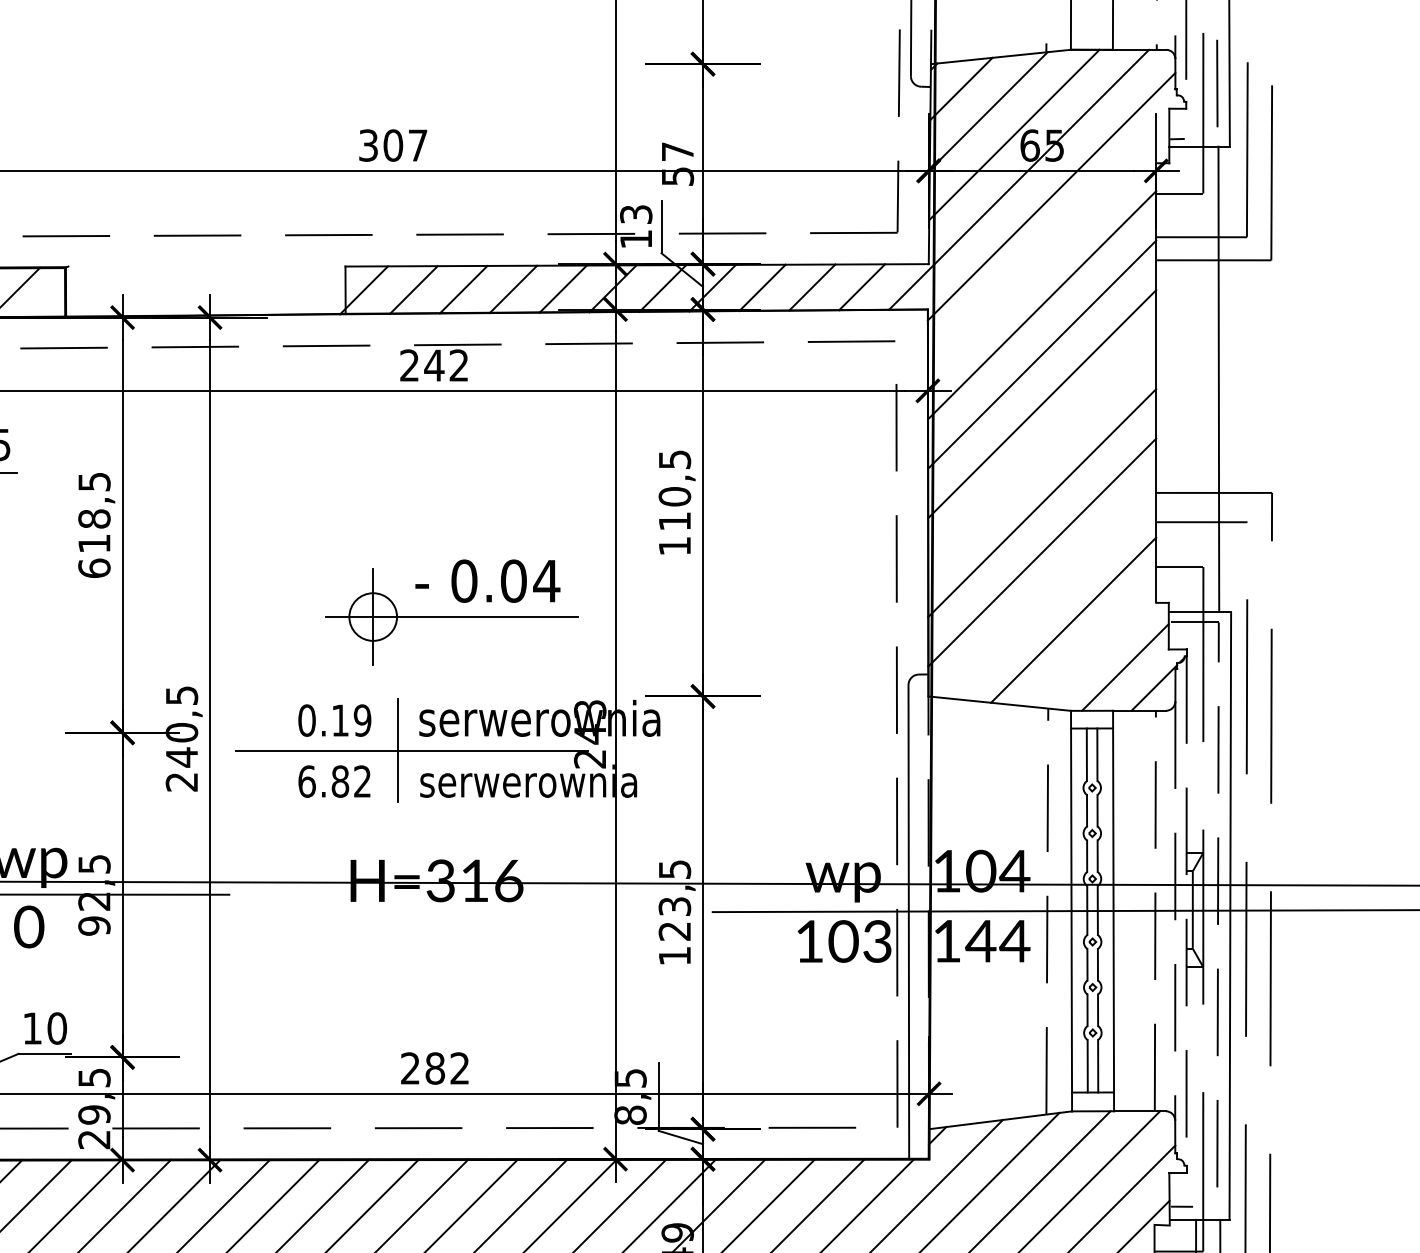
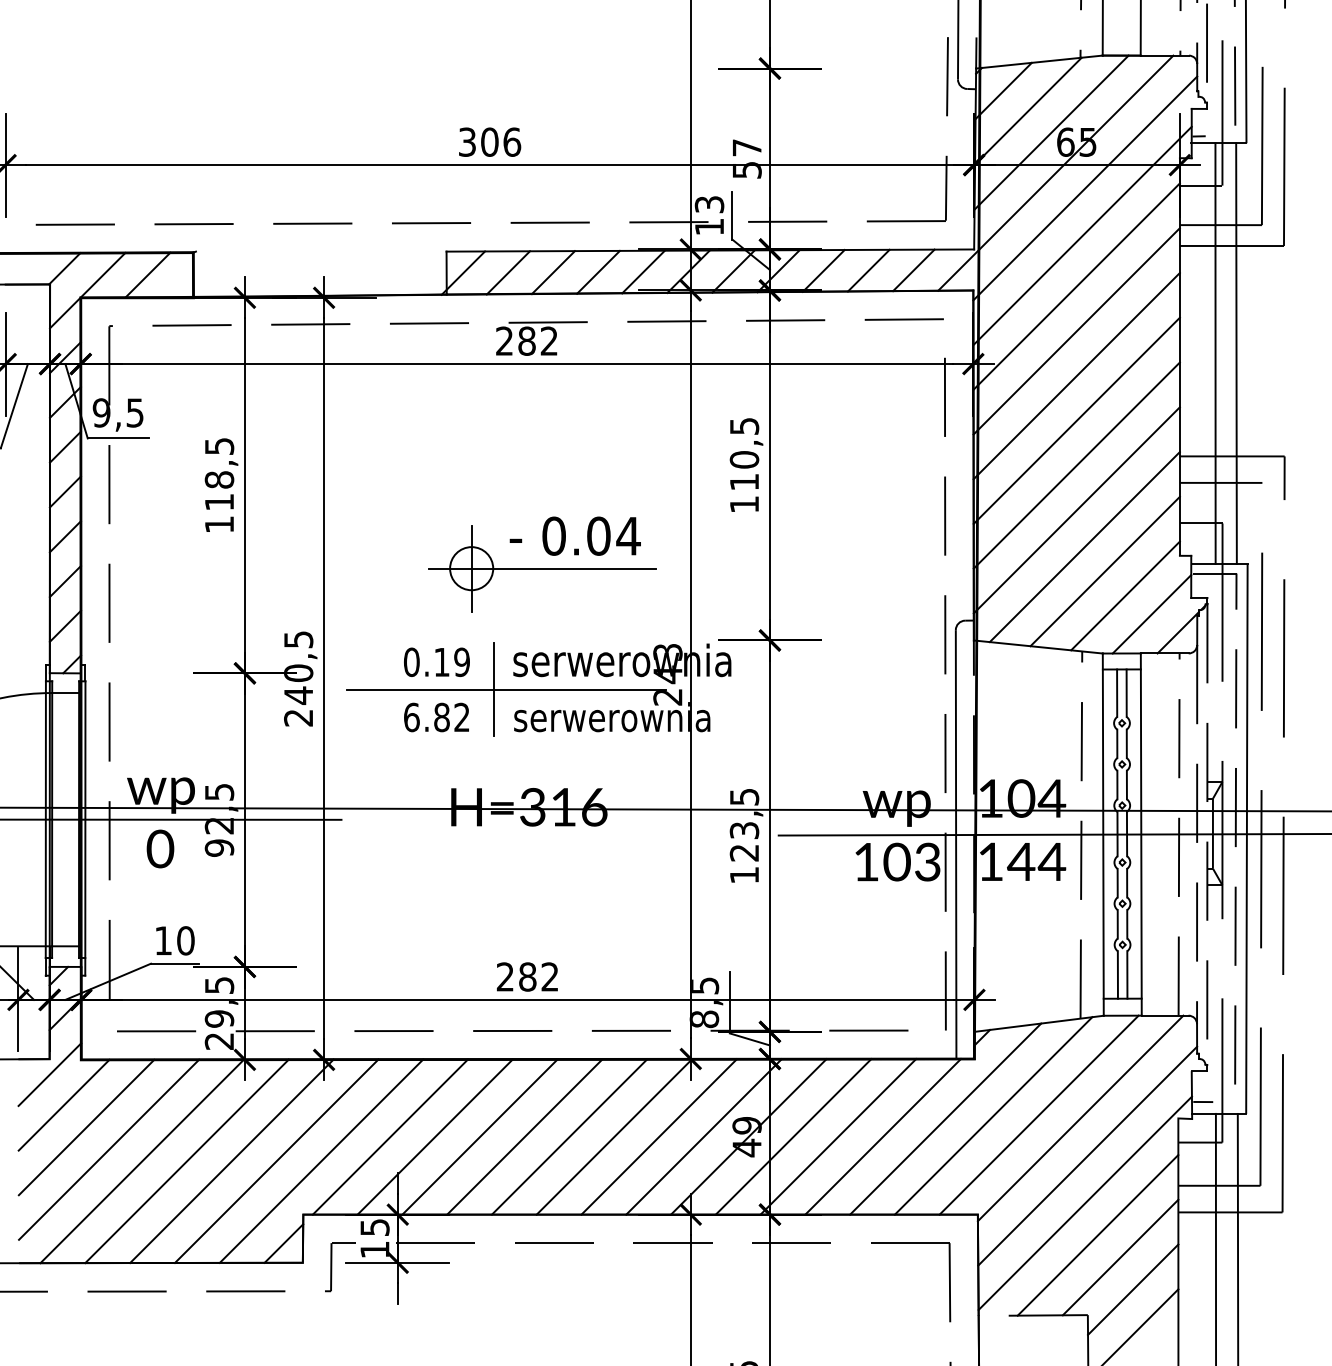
text: (418, 144) -> (512, 141), 307 -> 306
line: (1048, 248) -> (1082, 235), added
text: (433, 364) -> (526, 340), 242 -> 282
line: (1195, 379) -> (1215, 353), added
line: (1041, 453) -> (1076, 420), added
text: (94, 568) -> (219, 524), 618,5 -> 118,5
line: (1050, 593) -> (1084, 547), added
line: (1096, 646) -> (1125, 595), added

